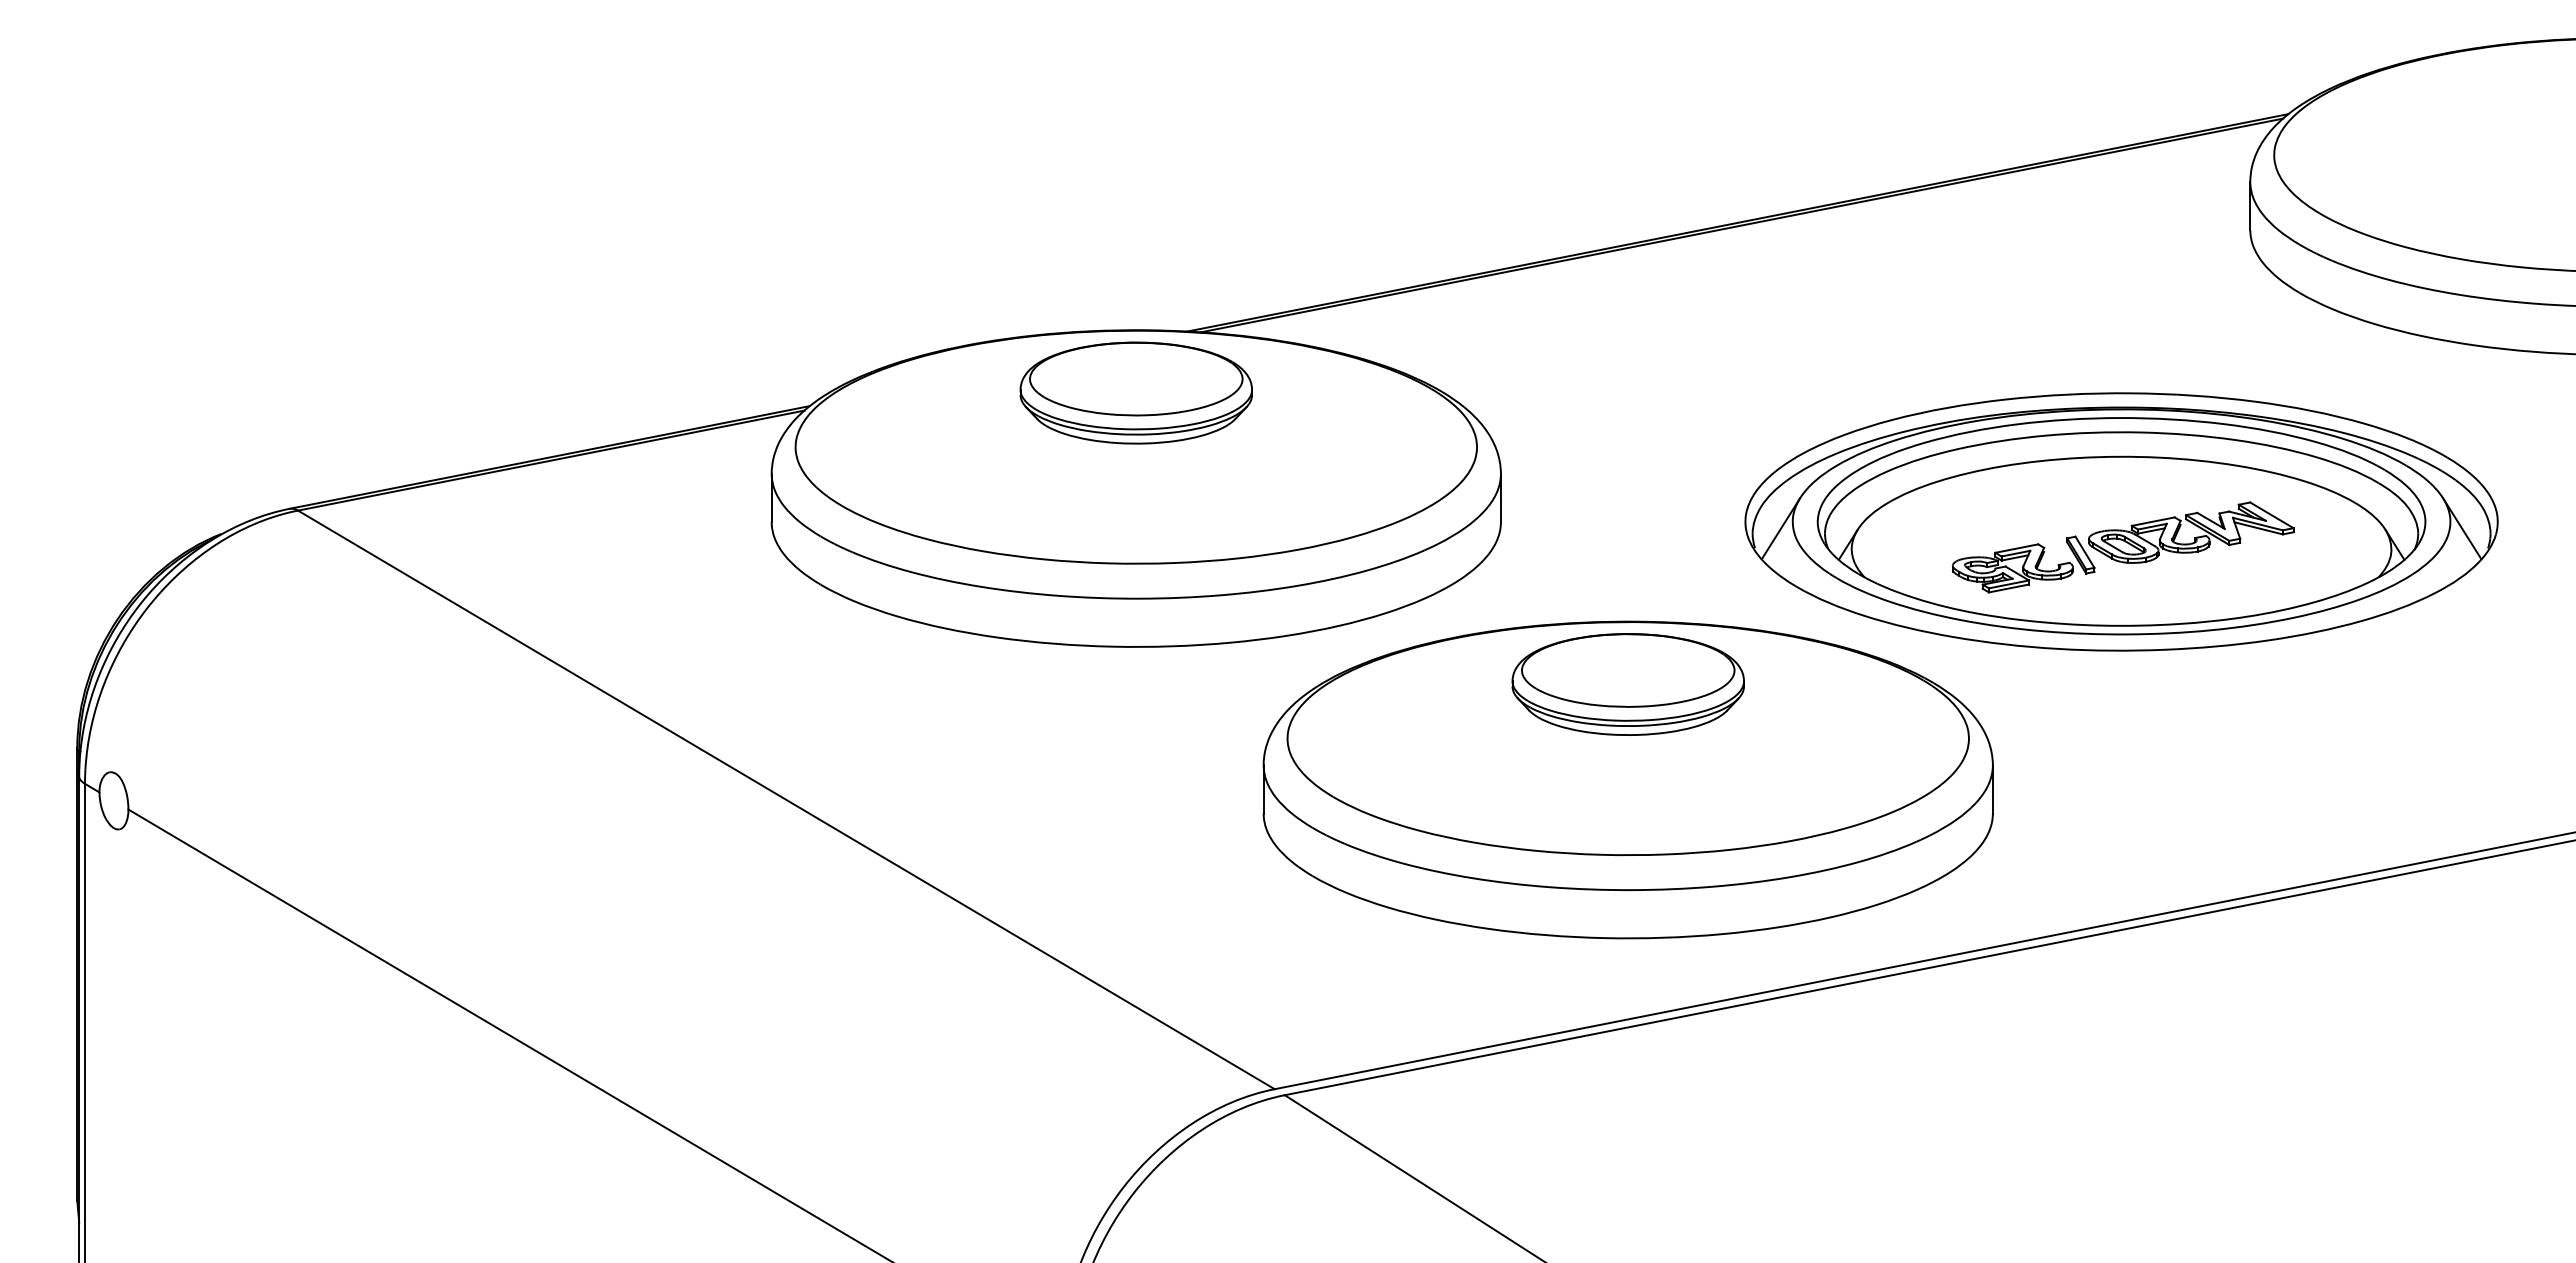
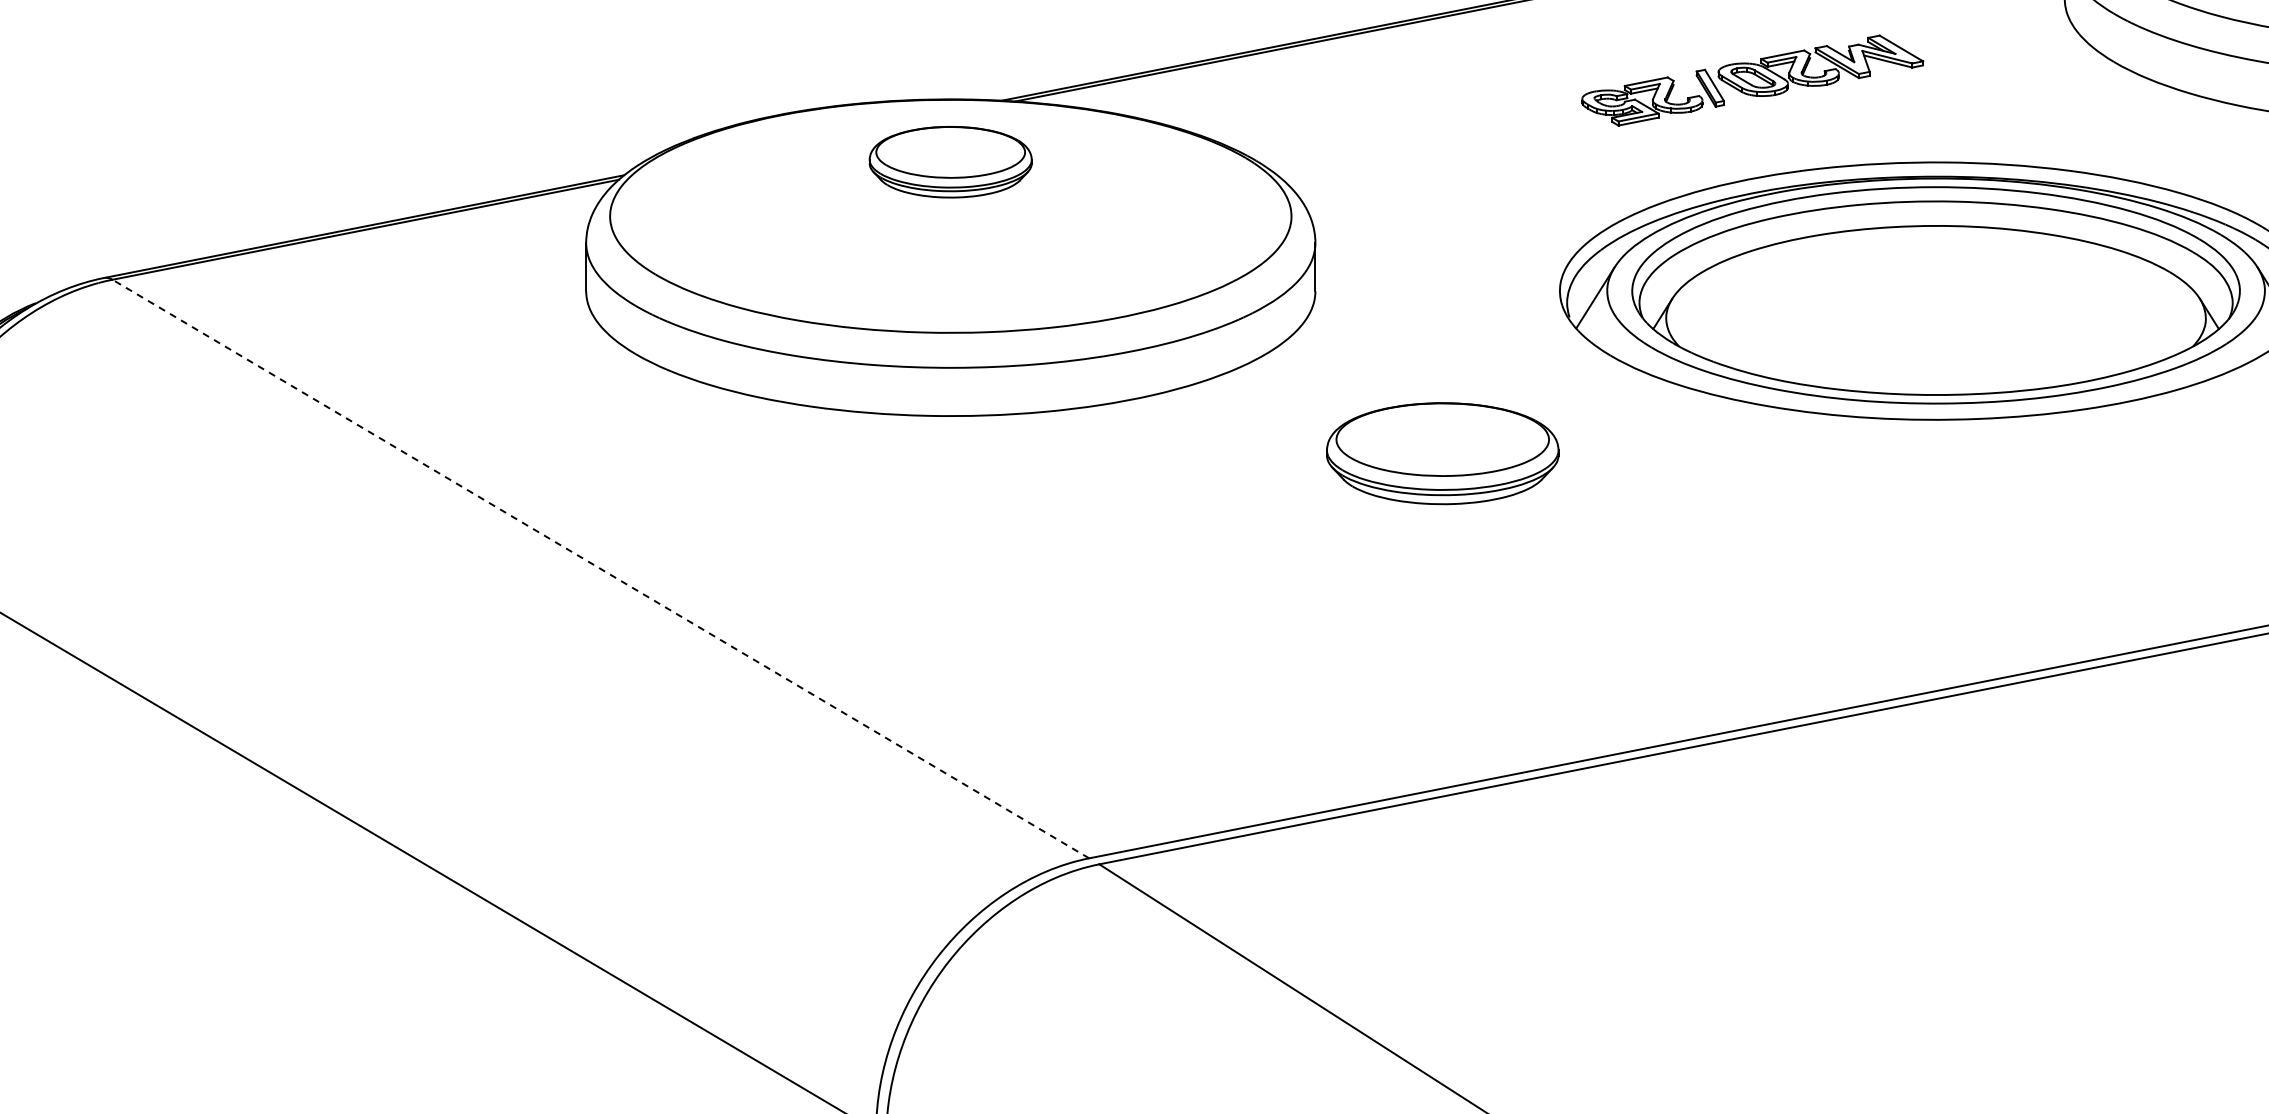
part: (1135, 392) -> (950, 161), size x0.7
part: (2123, 547) -> (1753, 80), moved
part: (1627, 779) -> (1442, 548), removed
line: (786, 799) -> (601, 568), solid -> dashed

